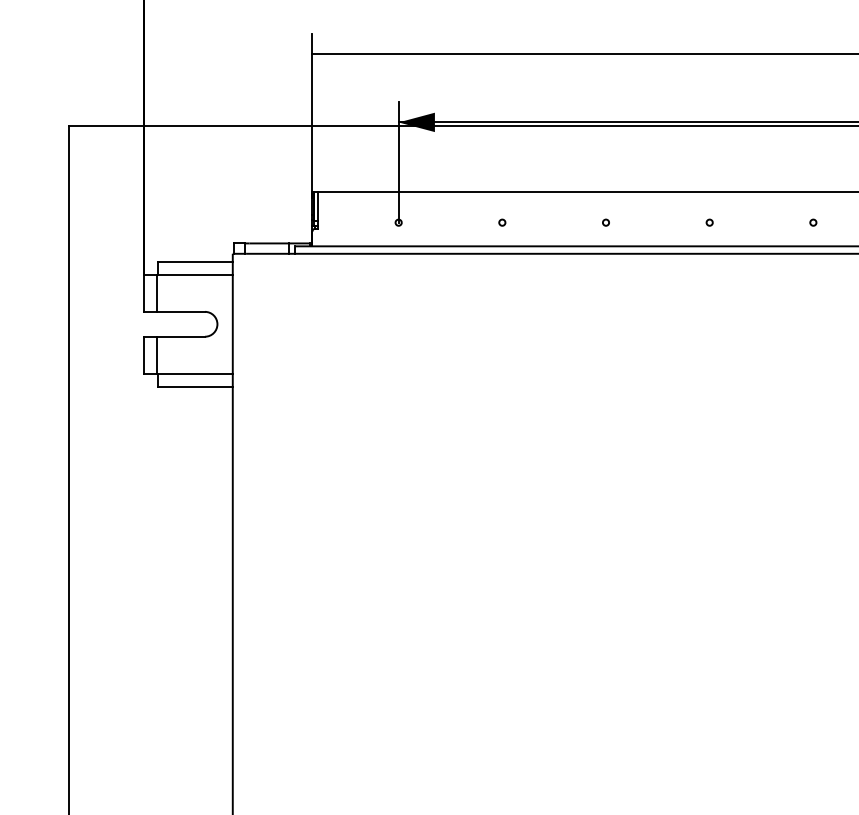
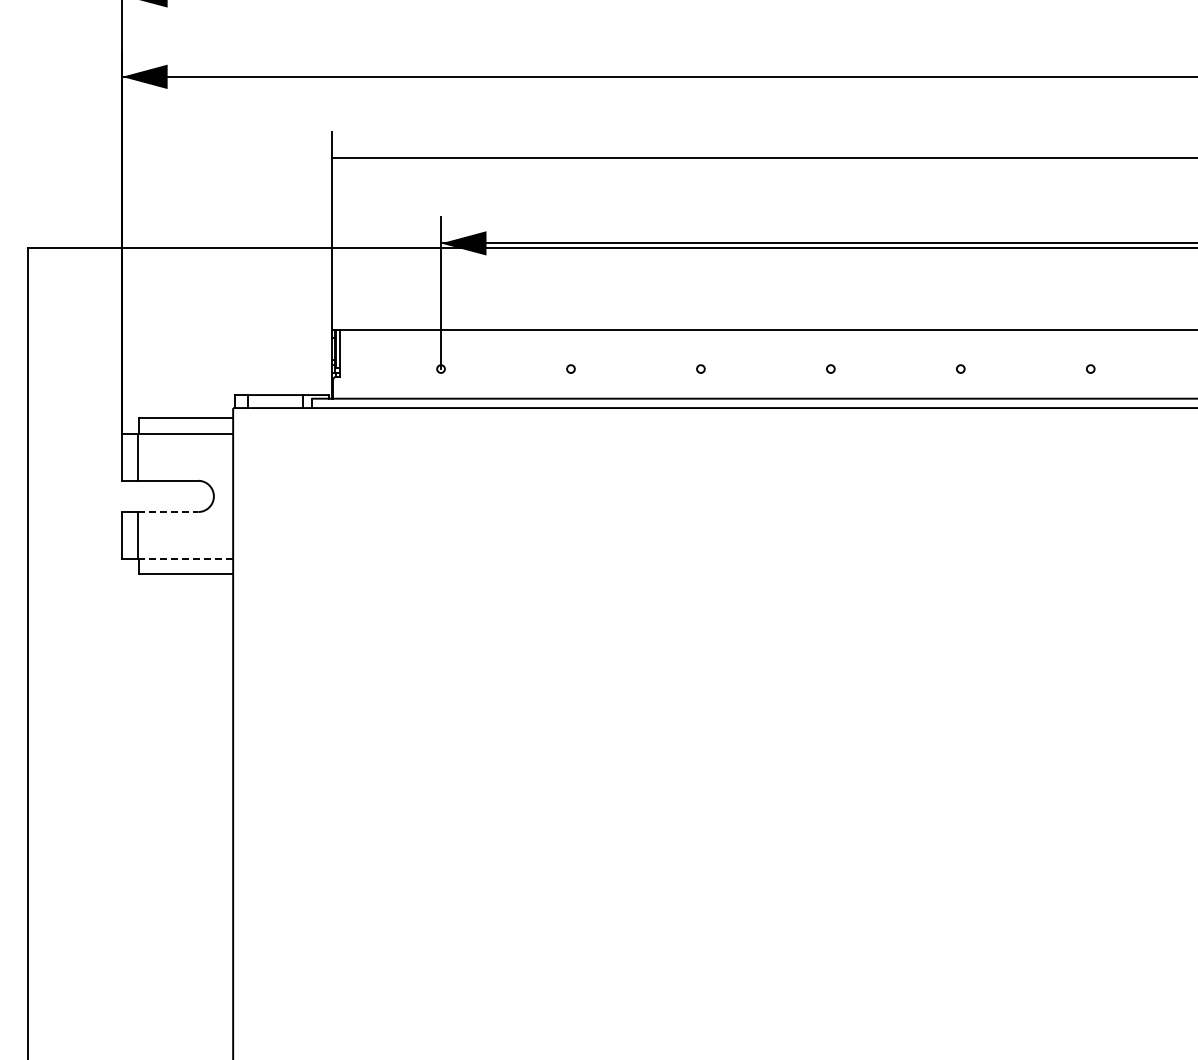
line: (181, 337) -> (168, 512), solid -> dashed
line: (194, 373) -> (185, 558), solid -> dashed

